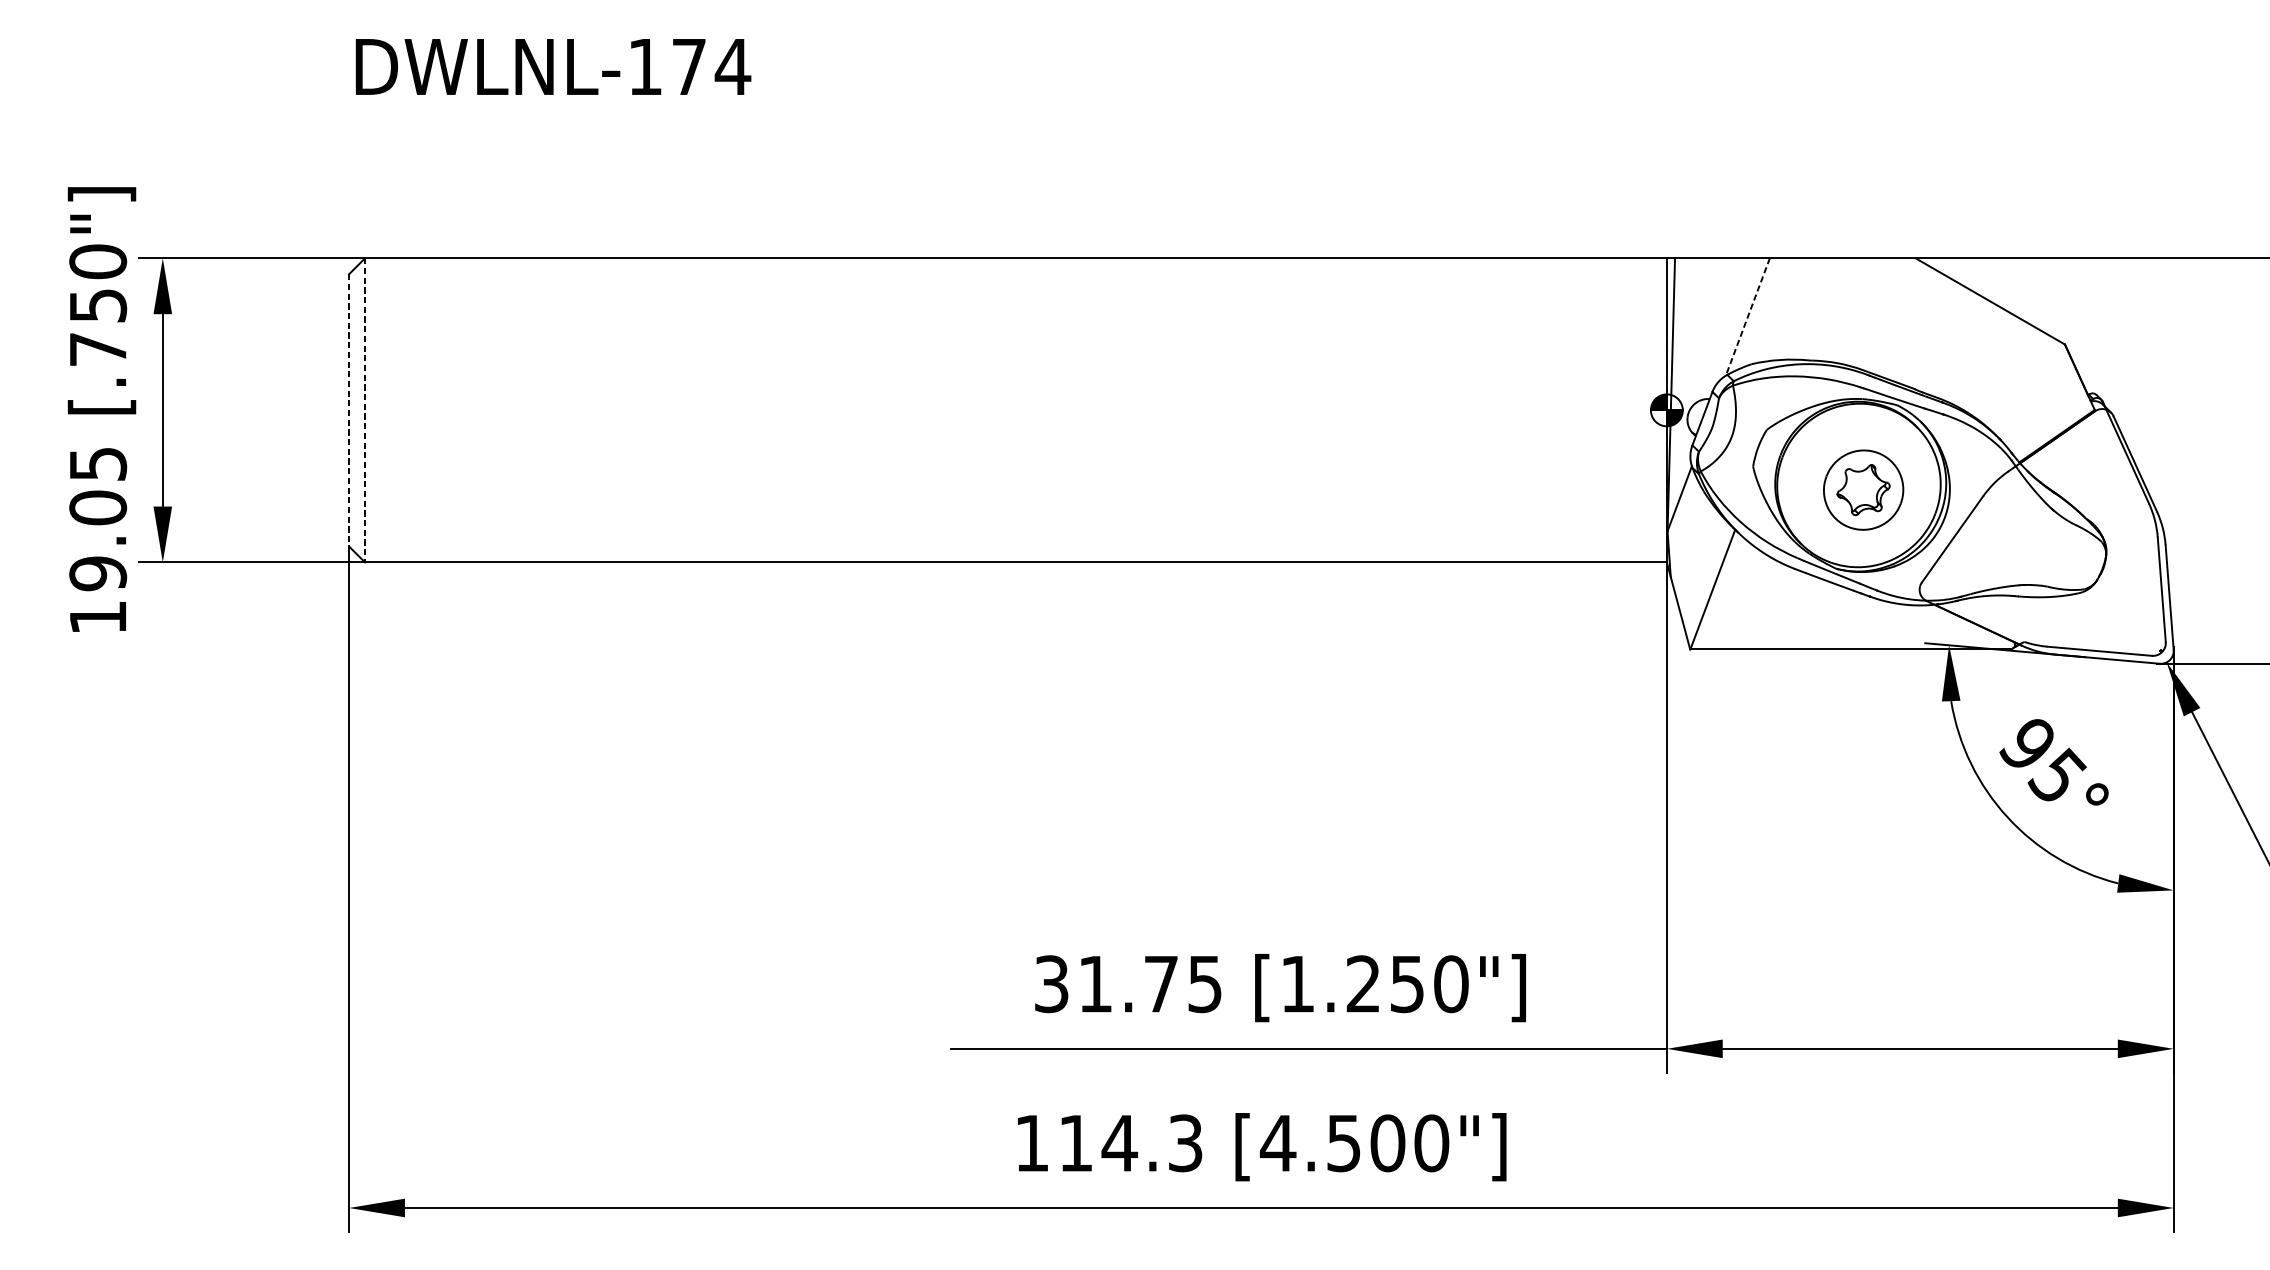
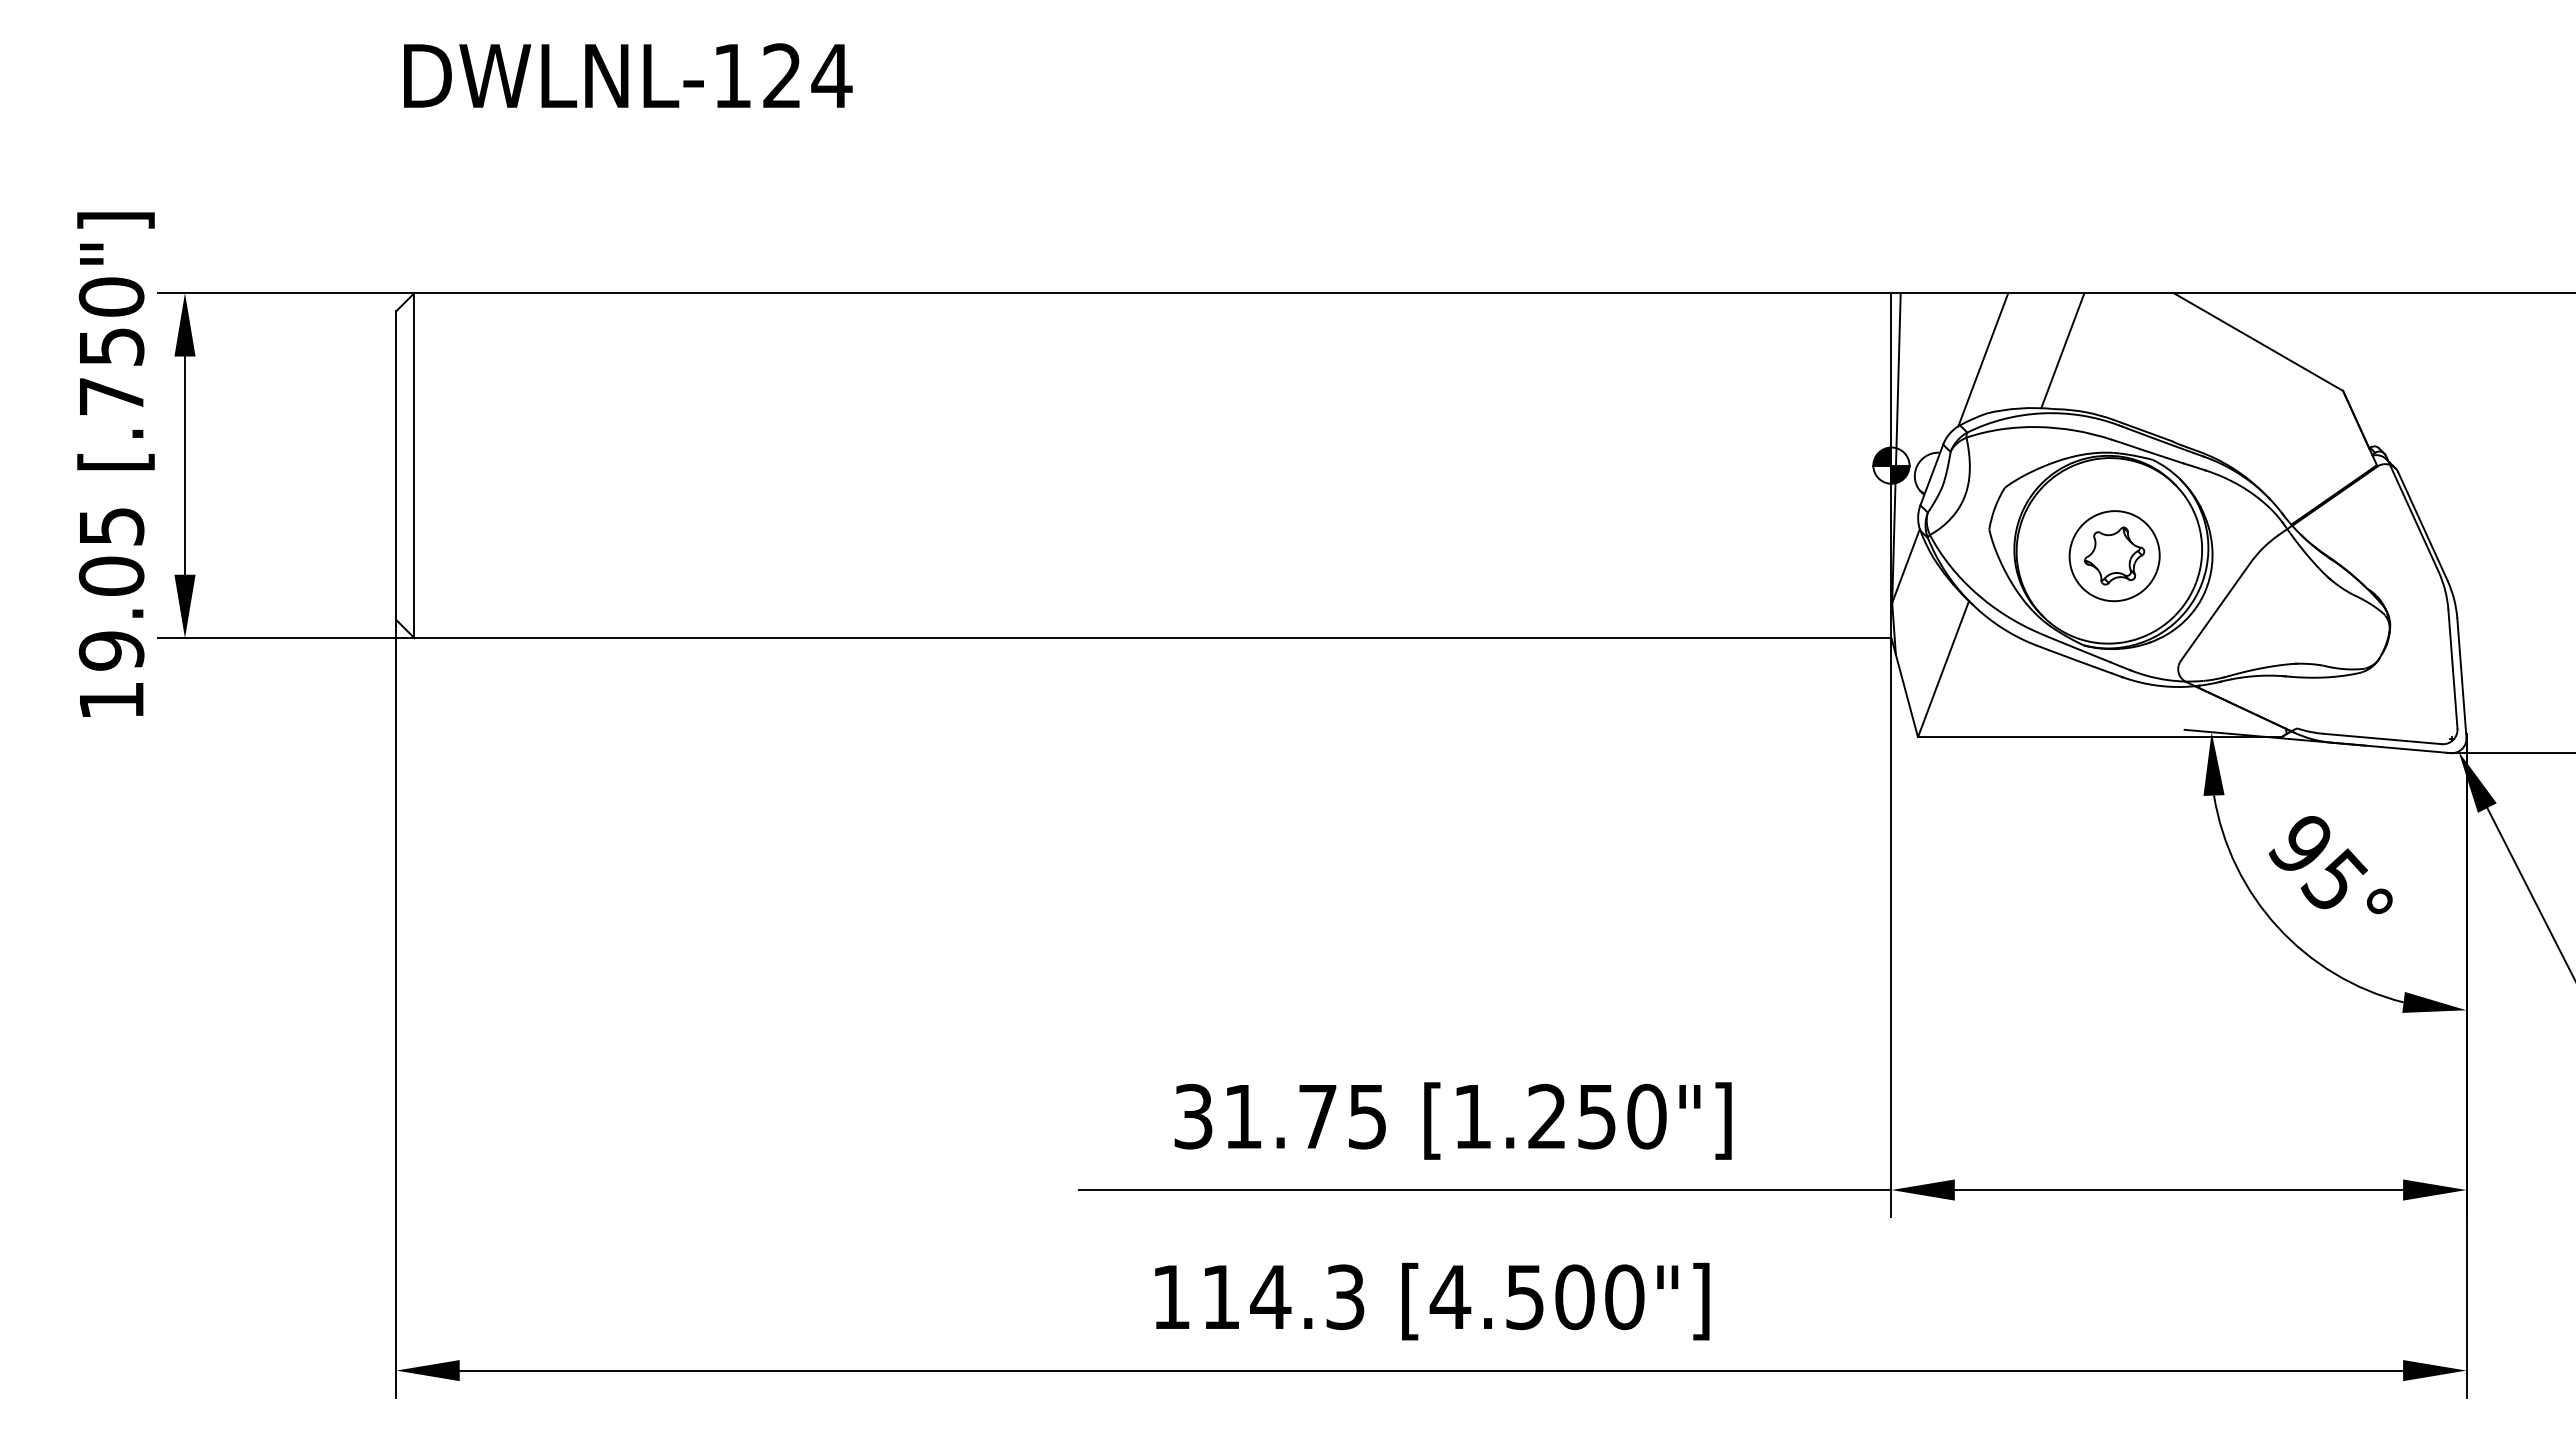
text: (688, 66) -> (781, 75), DWLNL-174 -> DWLNL-124
line: (1817, 308) -> (2062, 350), added
line: (1748, 317) -> (1983, 360), dashed -> solid
line: (365, 410) -> (414, 465), dashed -> solid
line: (349, 411) -> (396, 466), dashed -> solid

